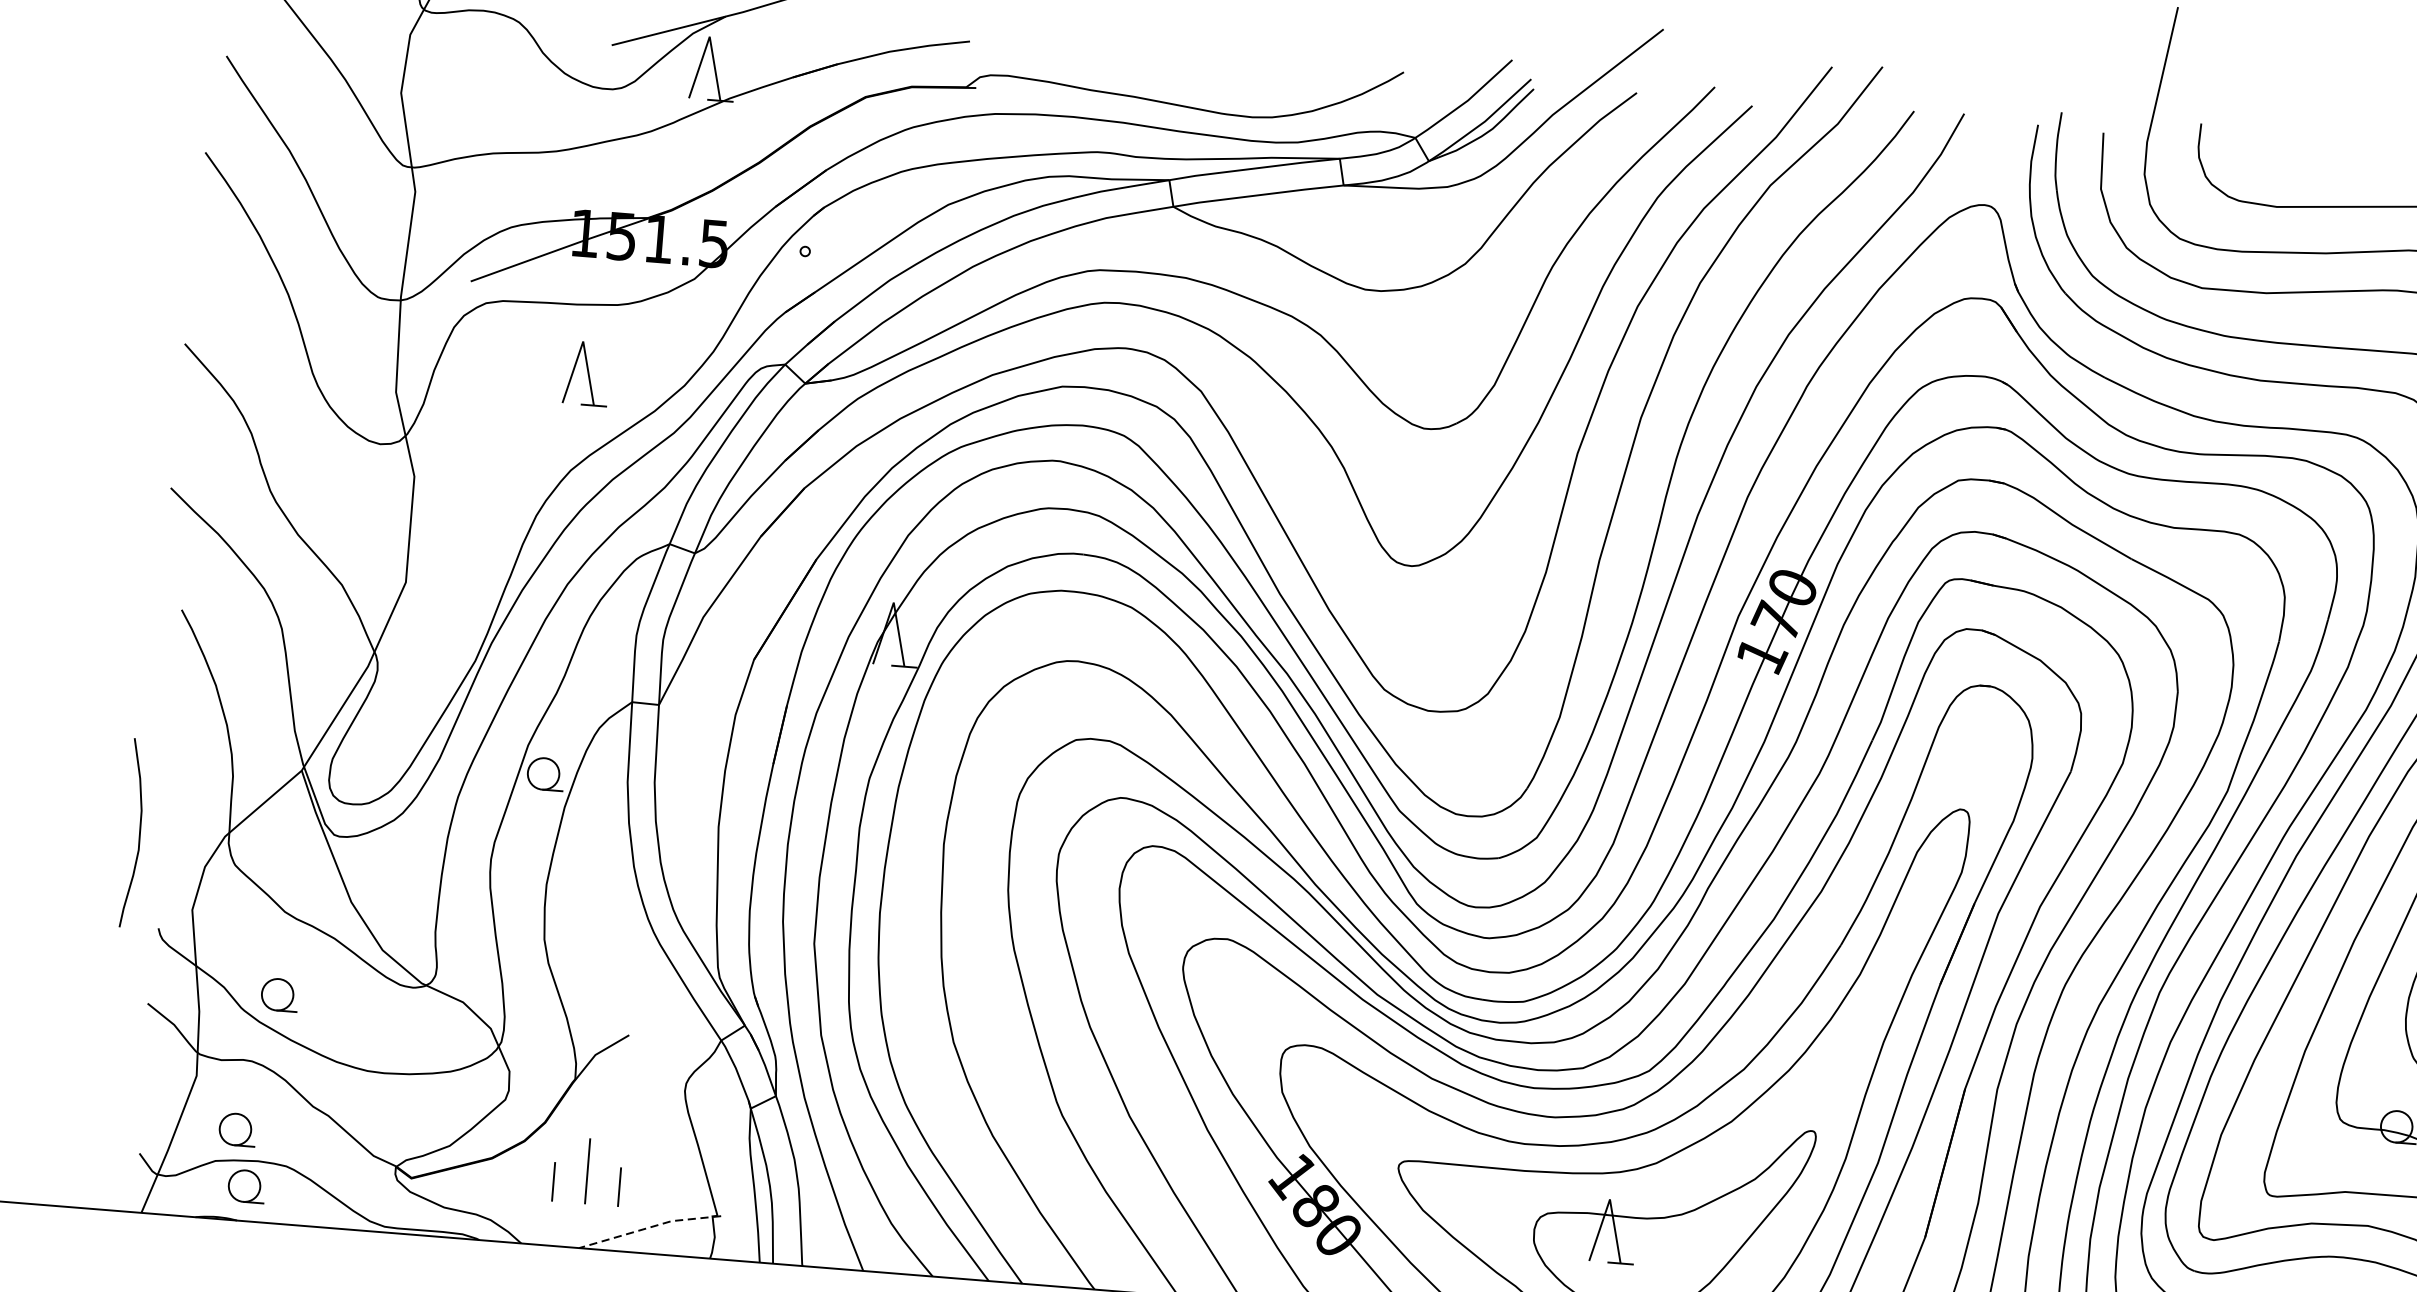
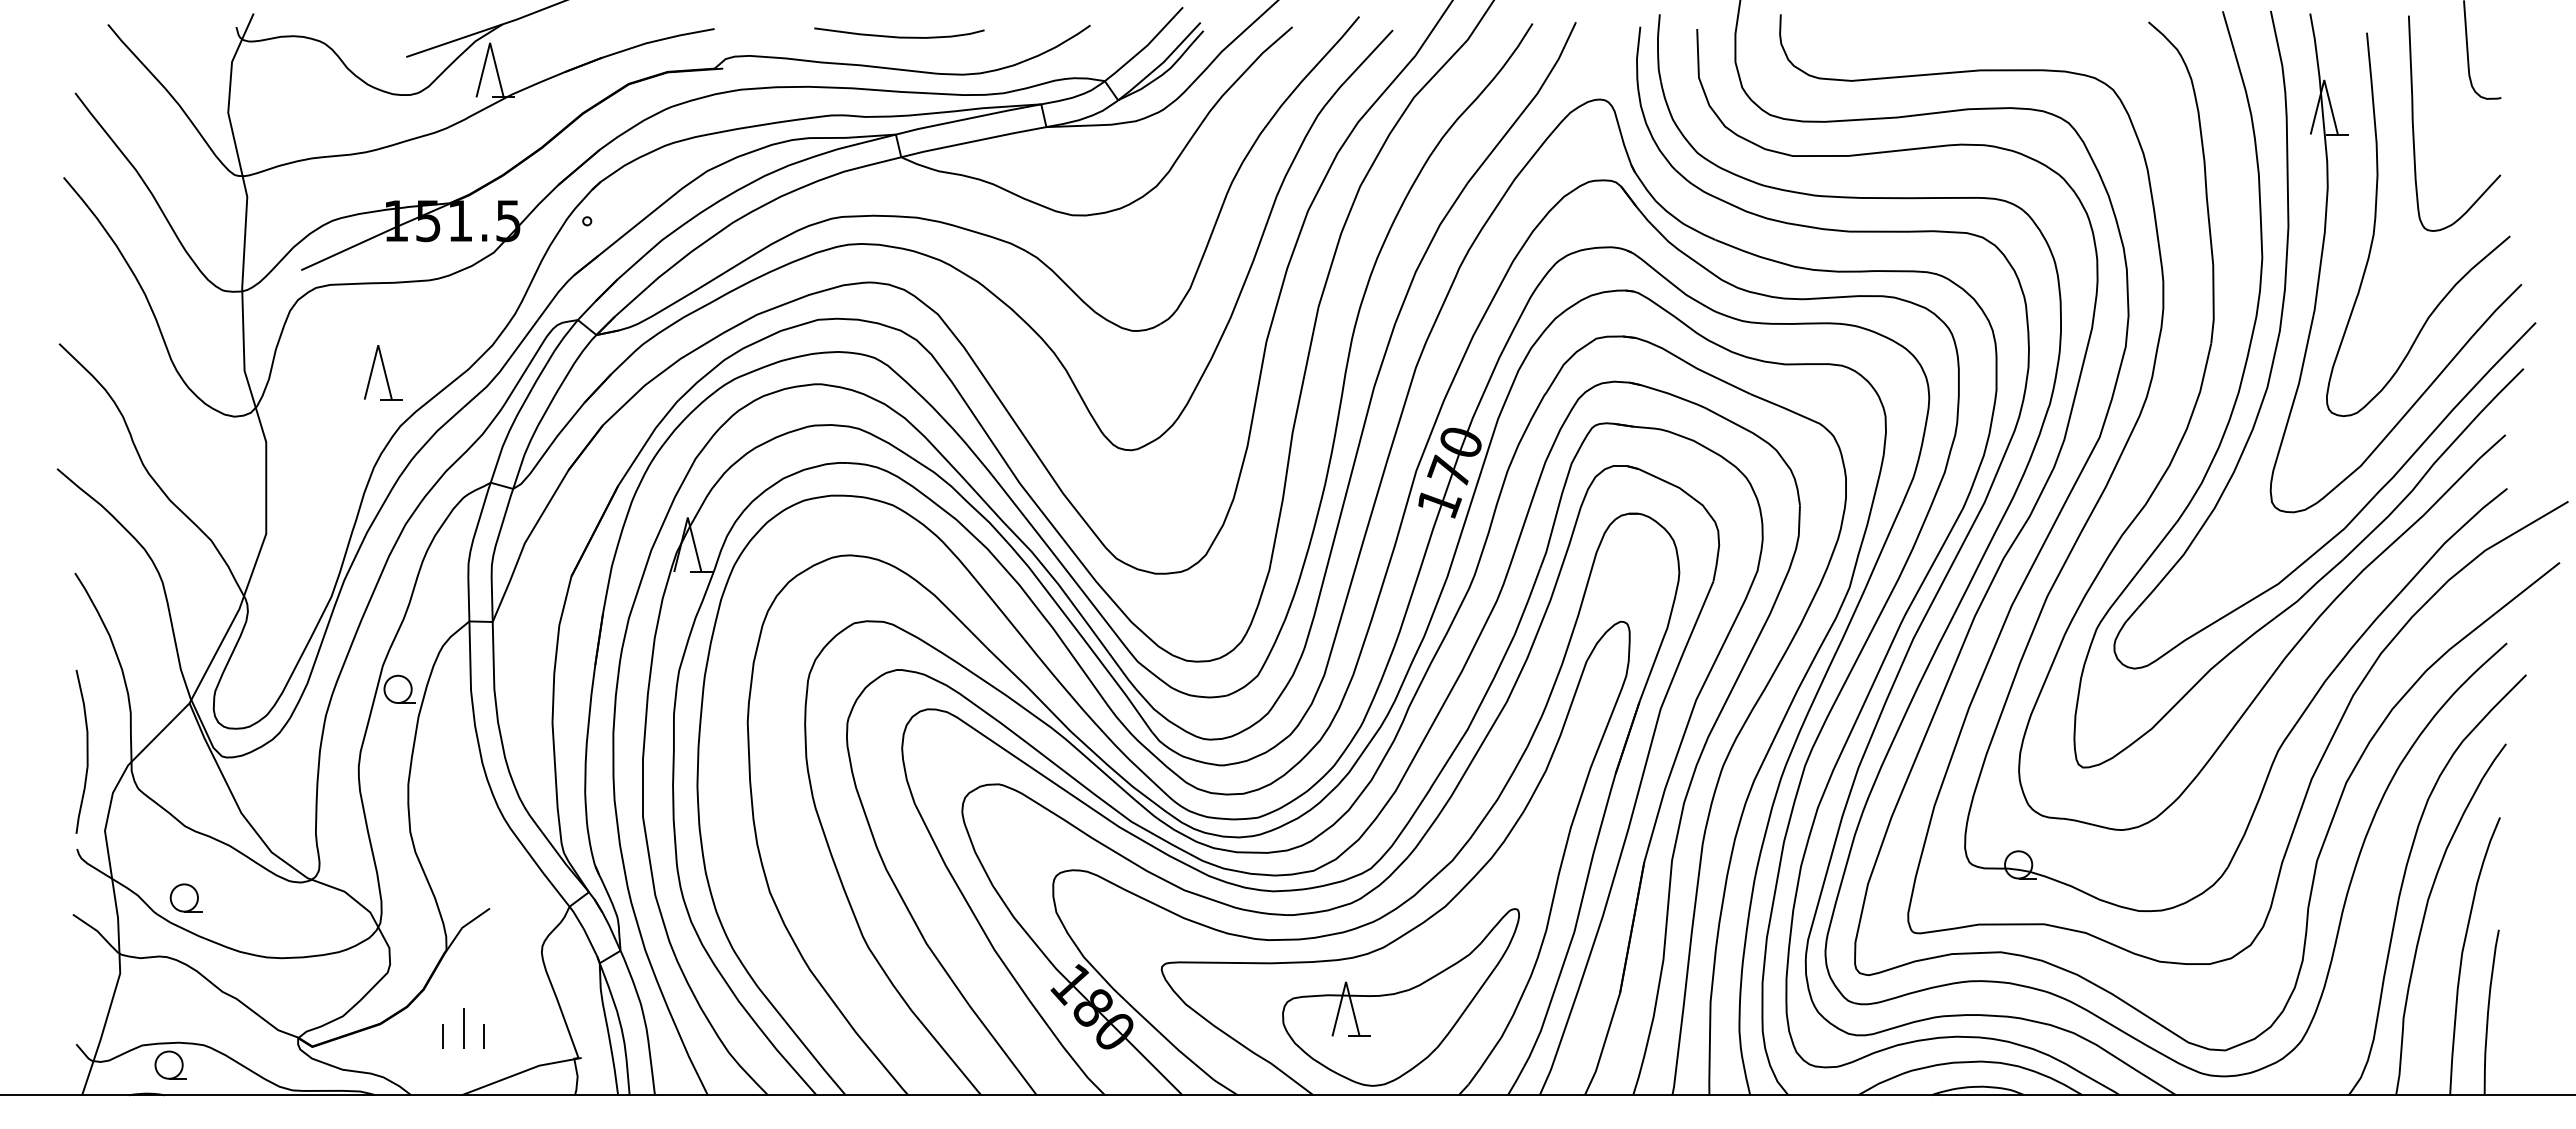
curve: (1182, 67) -> (899, 36), added
part: (586, 373) -> (383, 372), moved
curve: (138, 833) -> (86, 751), moved
part: (236, 1129) -> (158, 1016), removed
part: (587, 1171) -> (463, 1028), size x0.71
line: (650, 1227) -> (521, 1072), dashed -> solid

